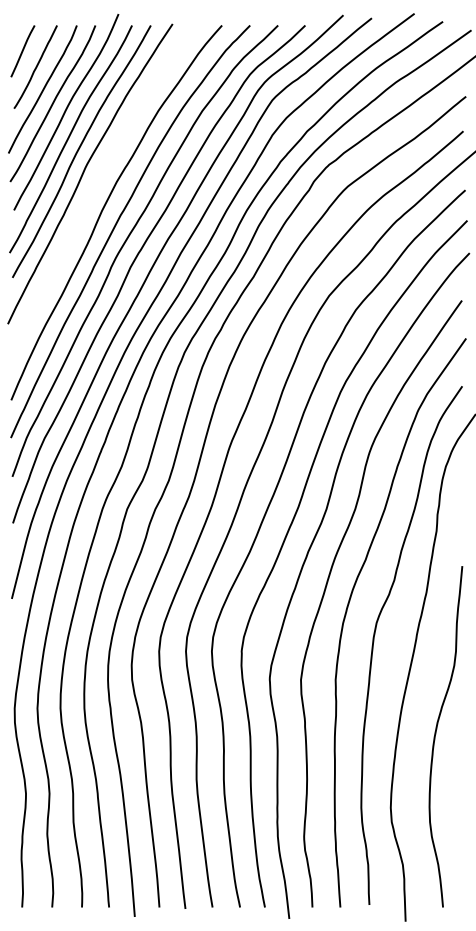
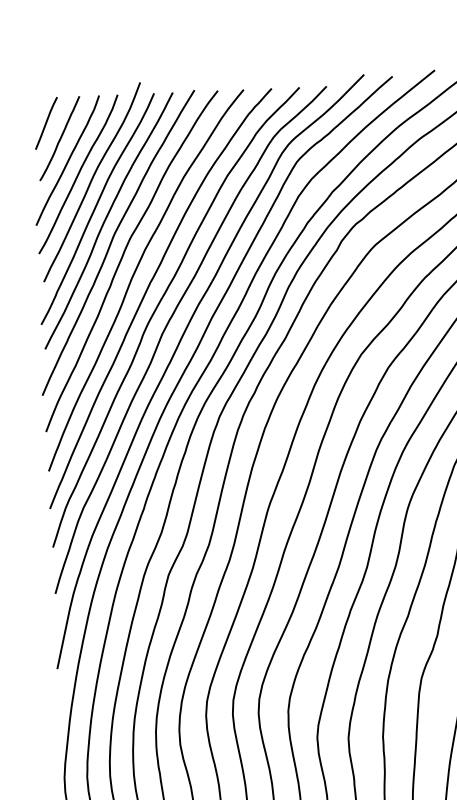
curve: (94, 189) -> (123, 258), added

